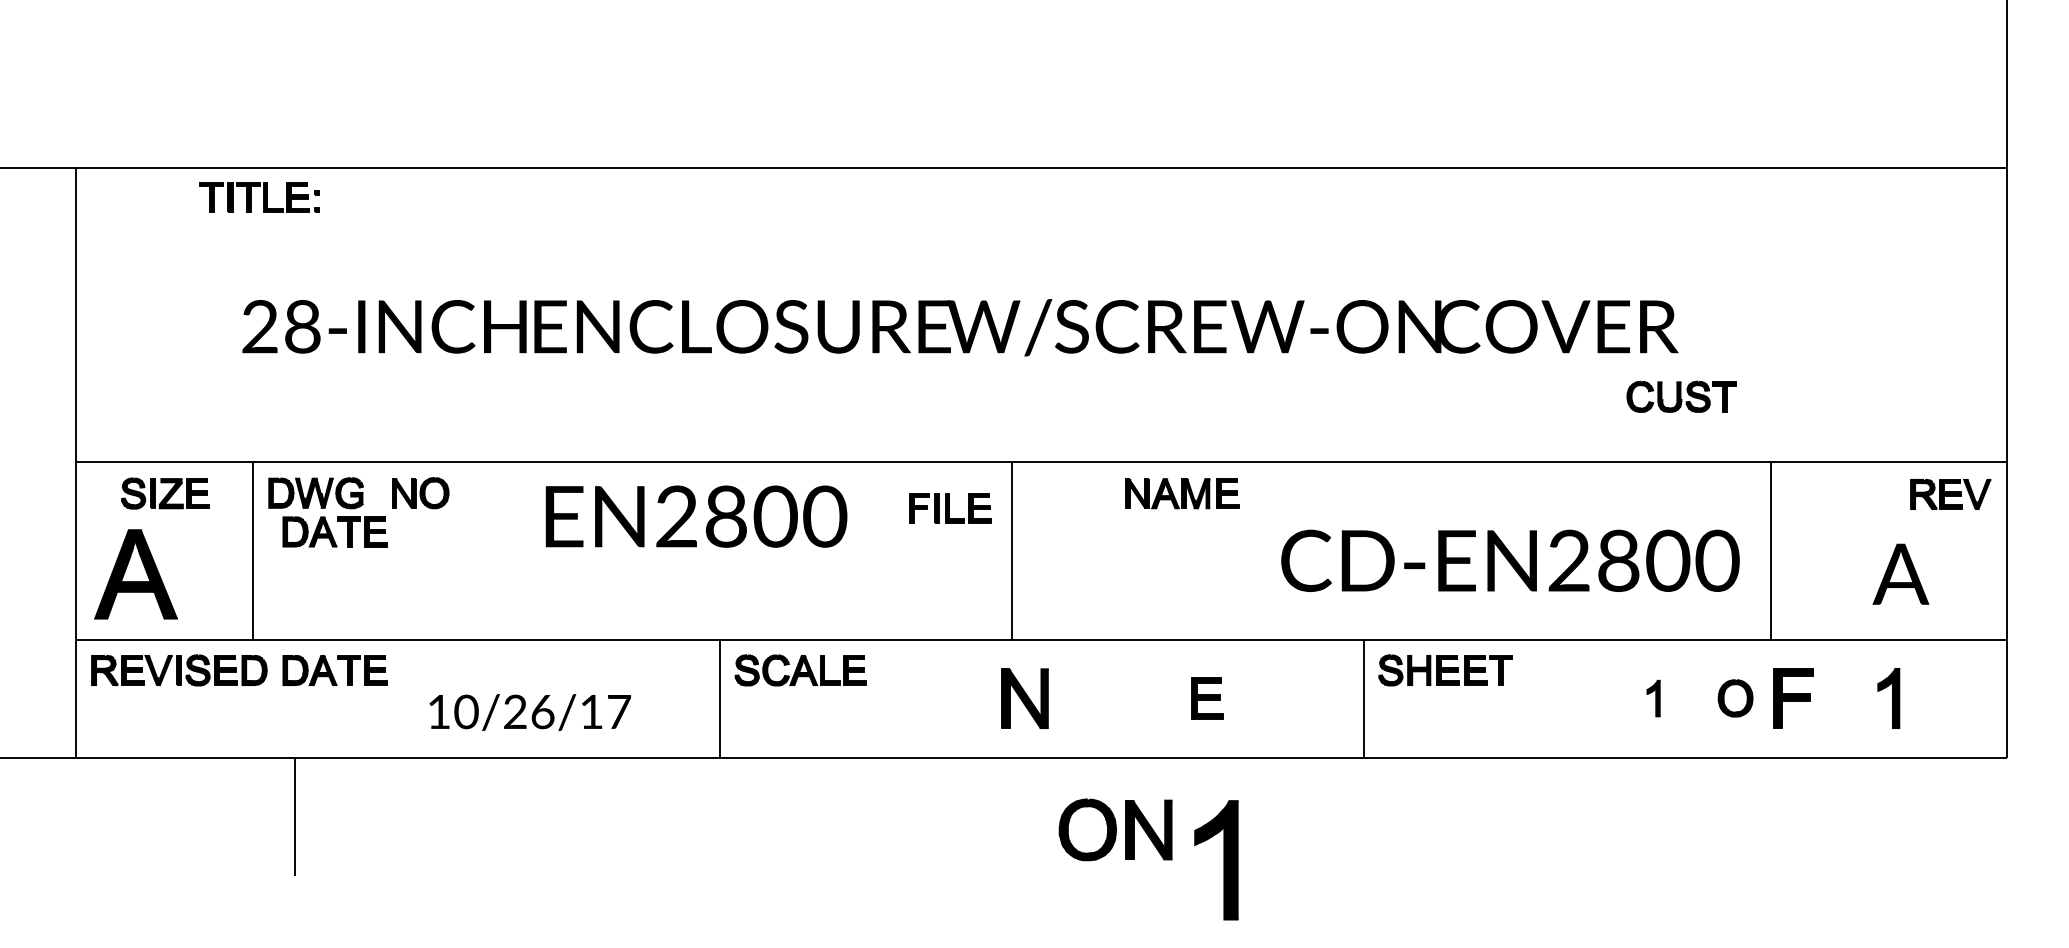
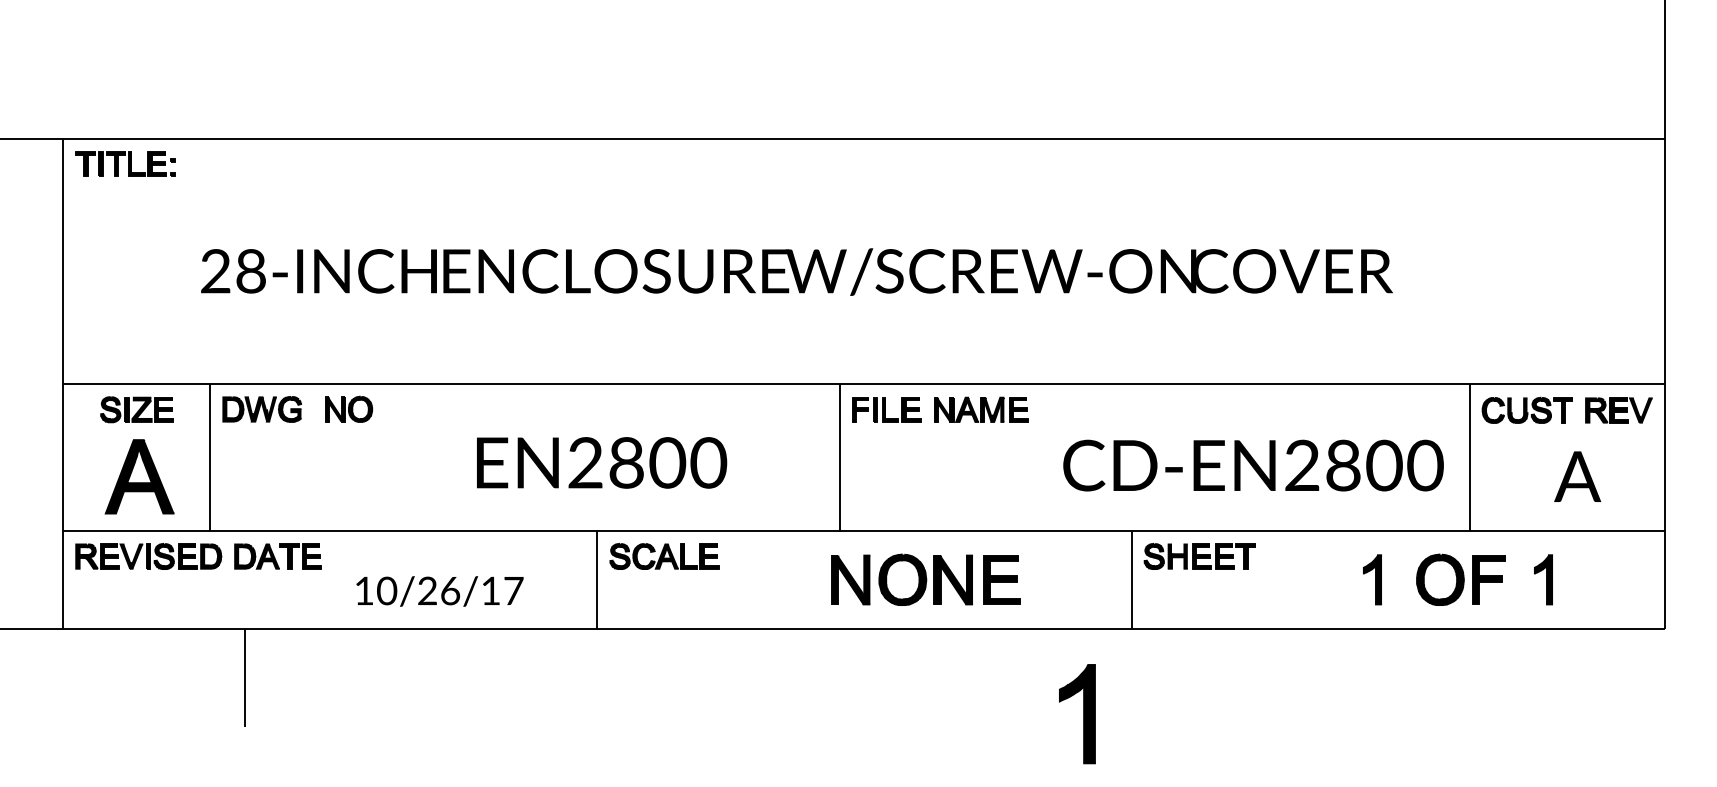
part: (259, 196) -> (125, 163), moved
part: (1680, 395) -> (1526, 409), moved
part: (950, 507) -> (886, 409), moved
text: (697, 516) -> (602, 462), moved
part: (334, 531) -> (277, 441), removed
part: (135, 573) -> (139, 476), moved
part: (1206, 698) -> (1001, 579), size x1.43
part: (1653, 698) -> (1372, 579), size x1.67
part: (1735, 698) -> (1440, 579), size x1.67
part: (1888, 698) -> (1543, 579), moved
part: (1115, 829) -> (925, 579), moved
part: (1216, 860) -> (1077, 714), moved

